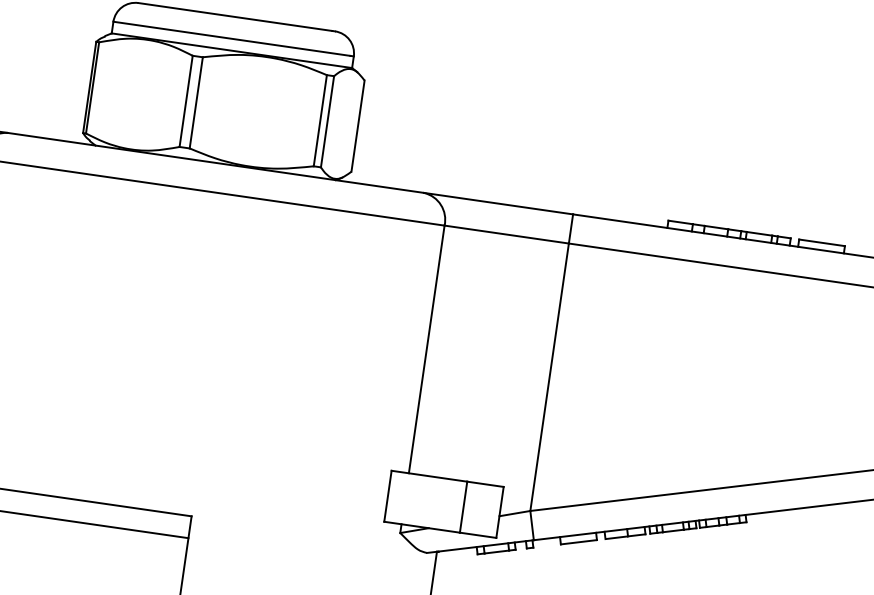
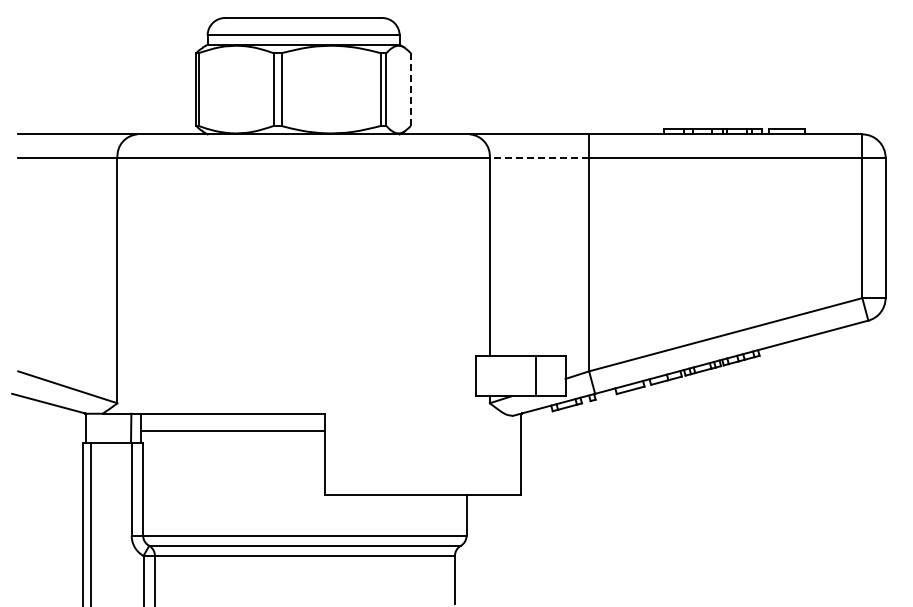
line: (357, 127) -> (410, 90), solid -> dashed
line: (506, 234) -> (539, 157), solid -> dashed

